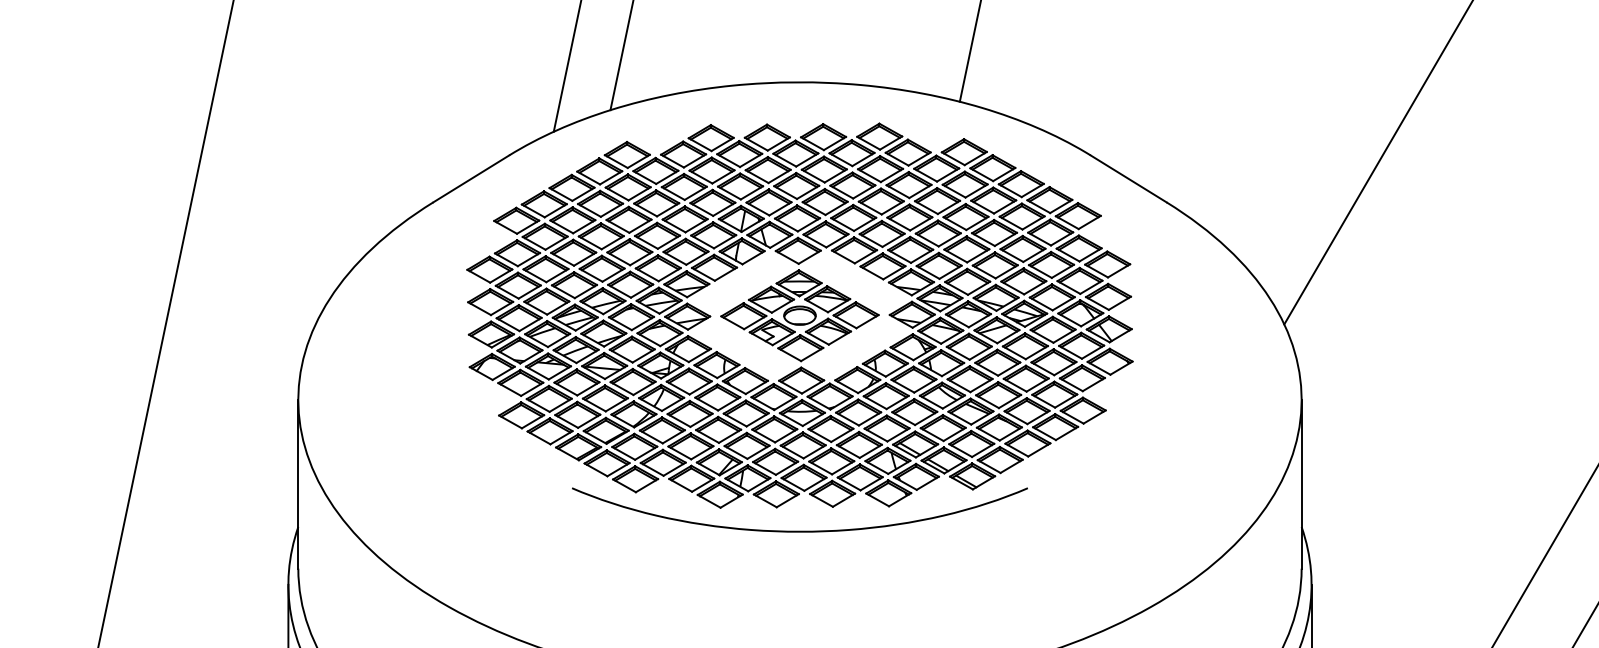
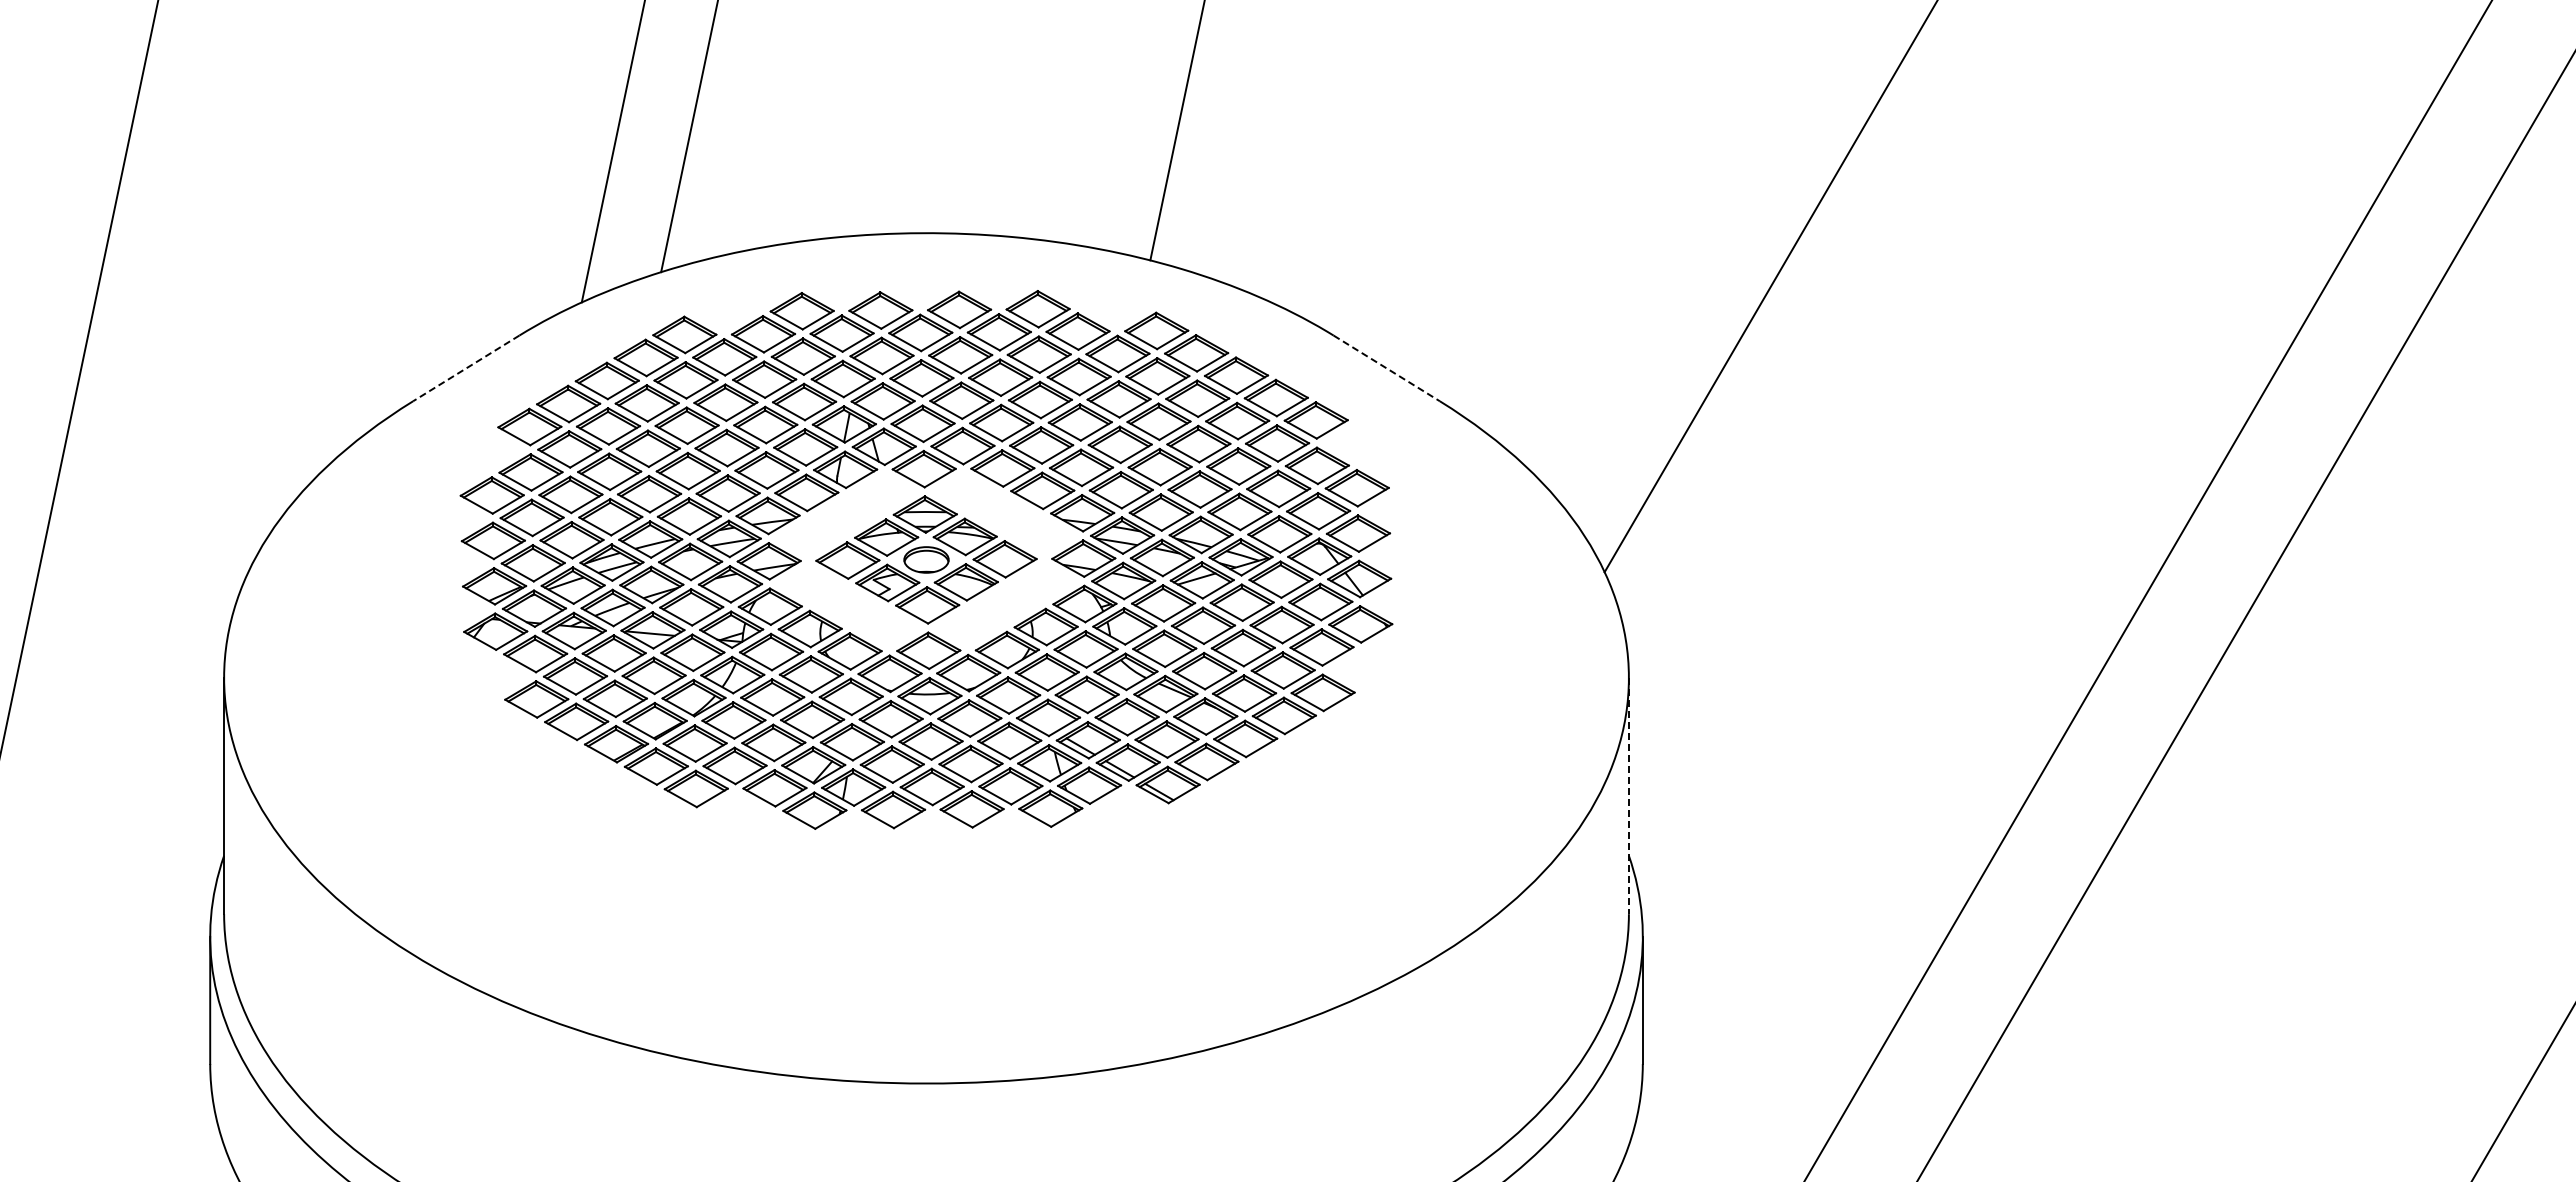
line: (470, 178) -> (465, 368), solid -> dashed
line: (1129, 178) -> (1387, 368), solid -> dashed
line: (1301, 484) -> (1628, 796), solid -> dashed
curve: (799, 531) -> (926, 861), removed

